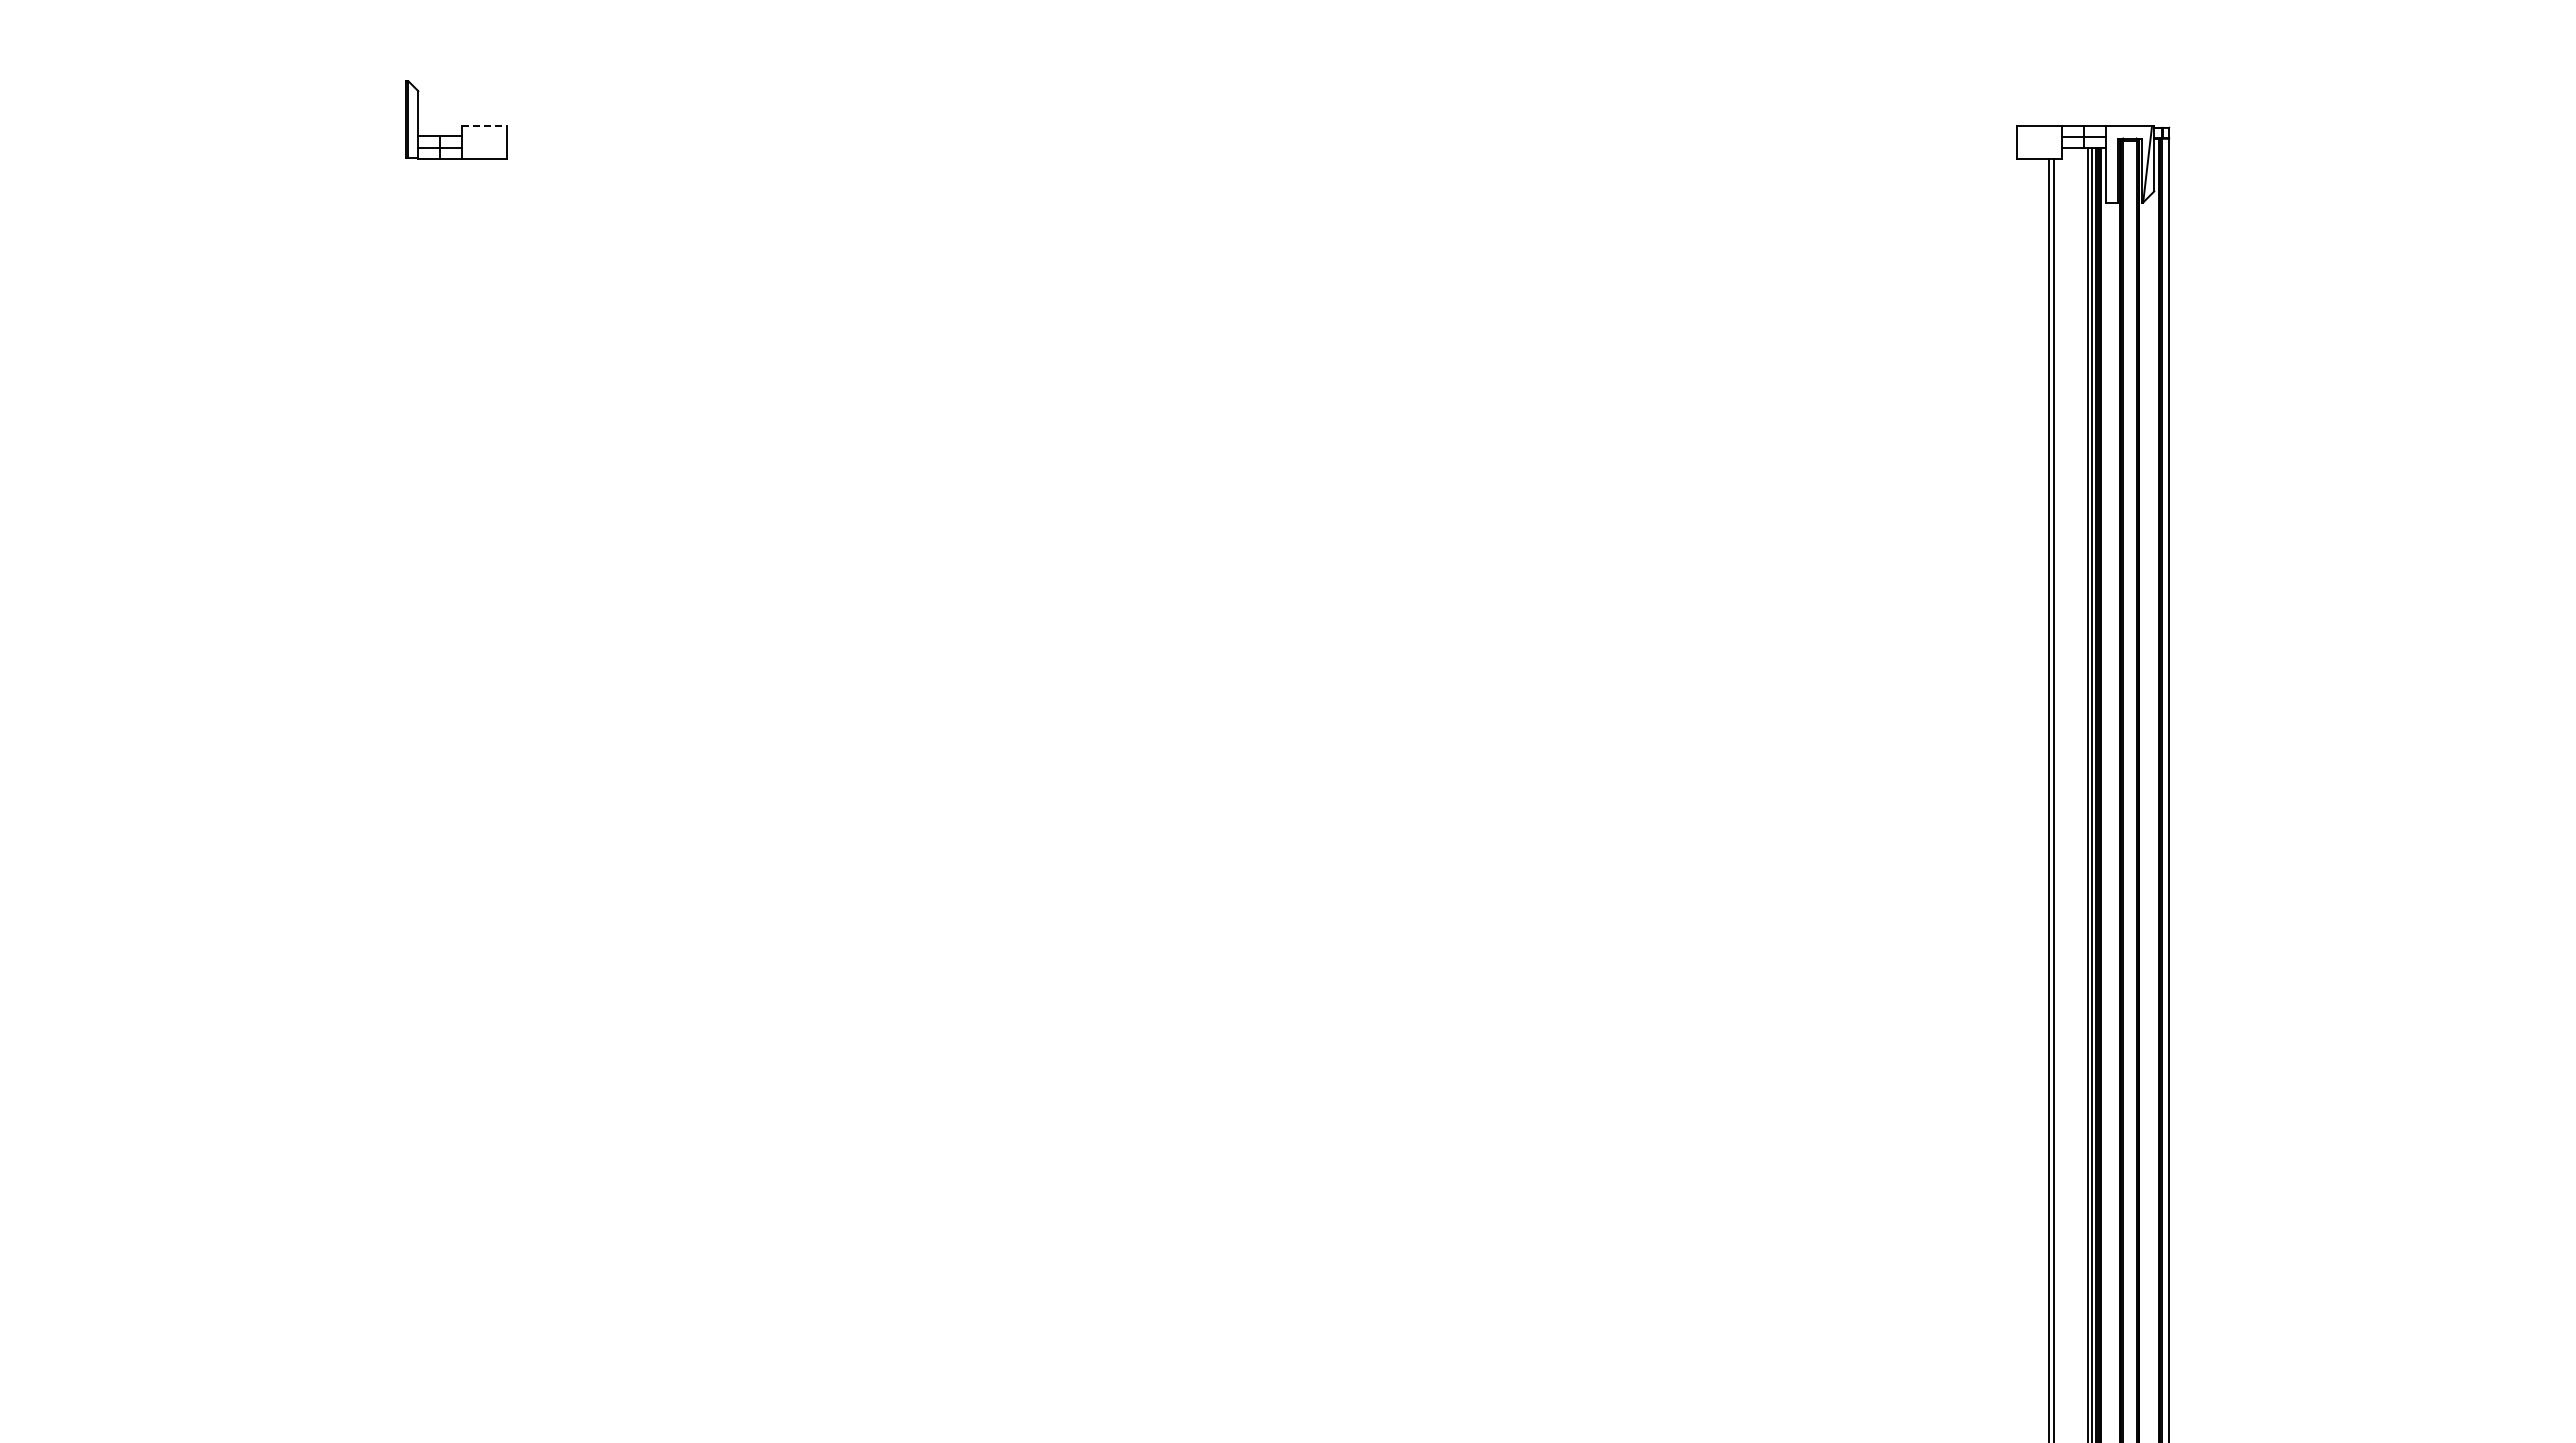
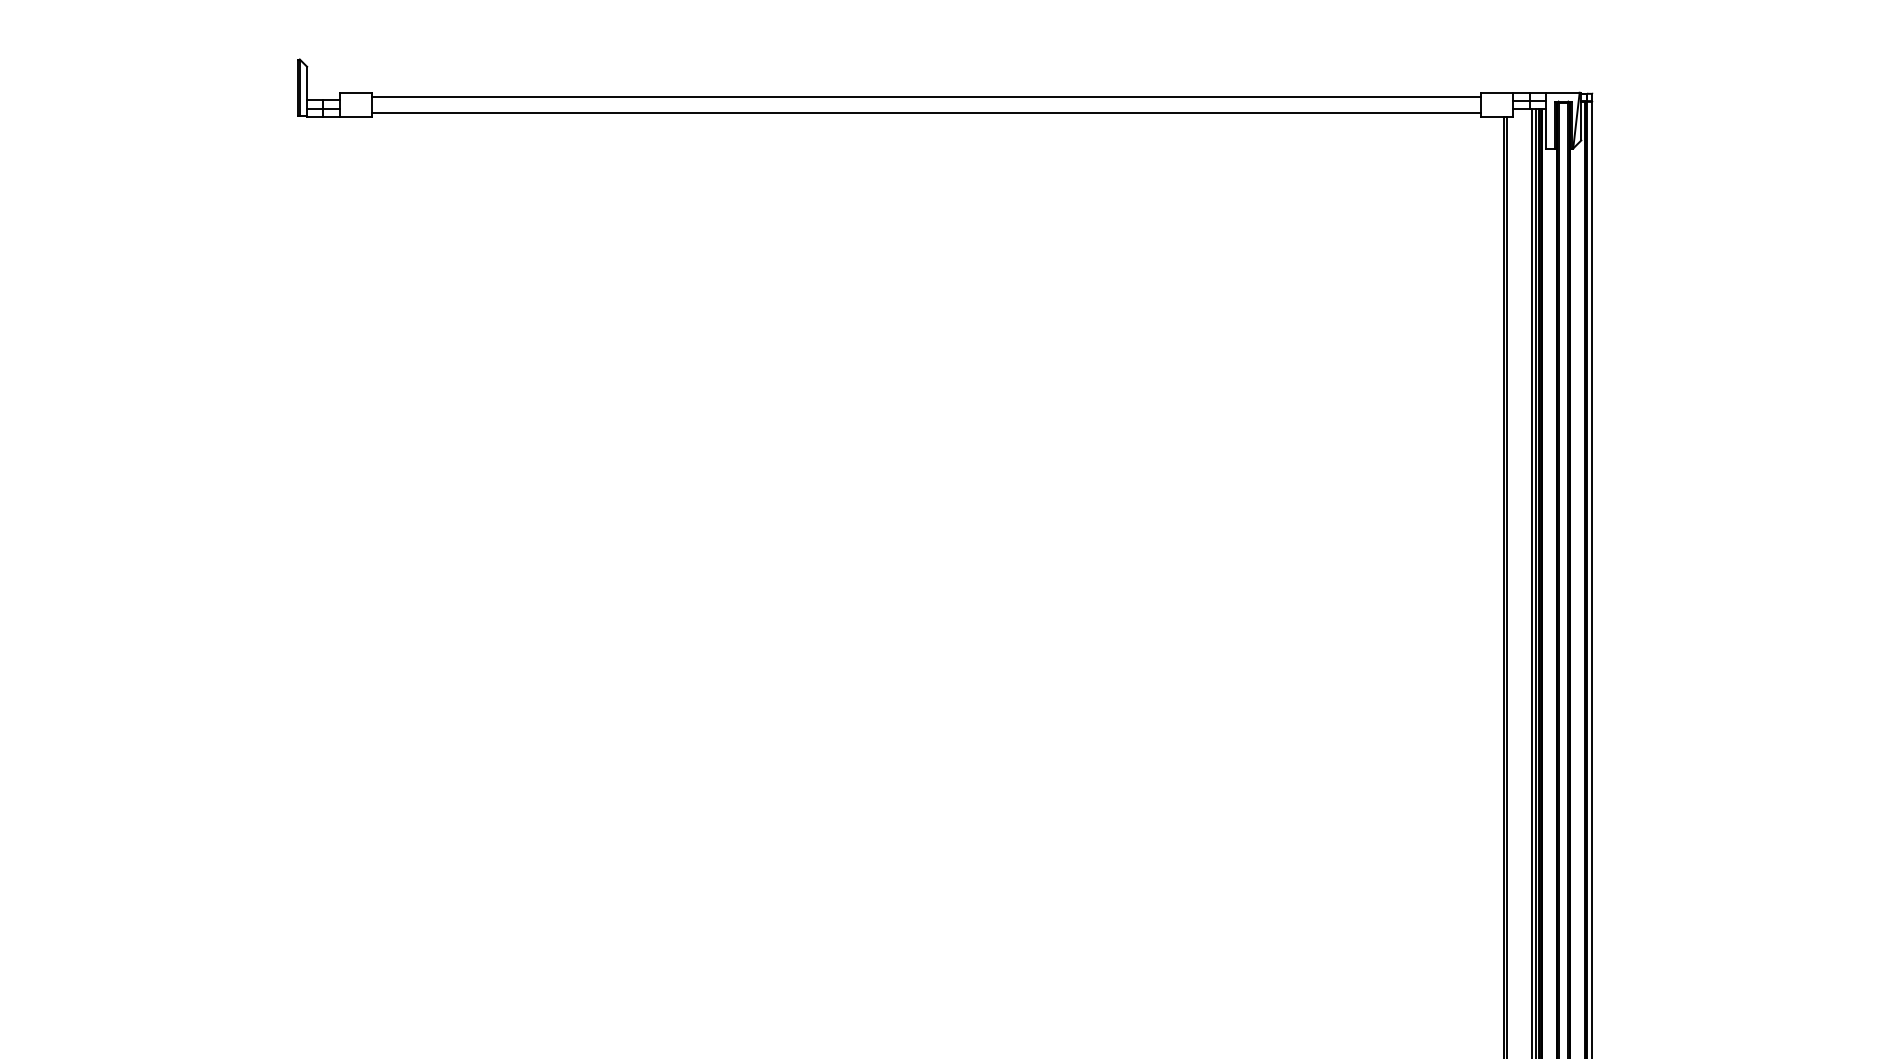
line: (484, 126) -> (355, 92), dashed -> solid
line: (1261, 131) -> (926, 96), added
line: (1261, 153) -> (926, 112), added

